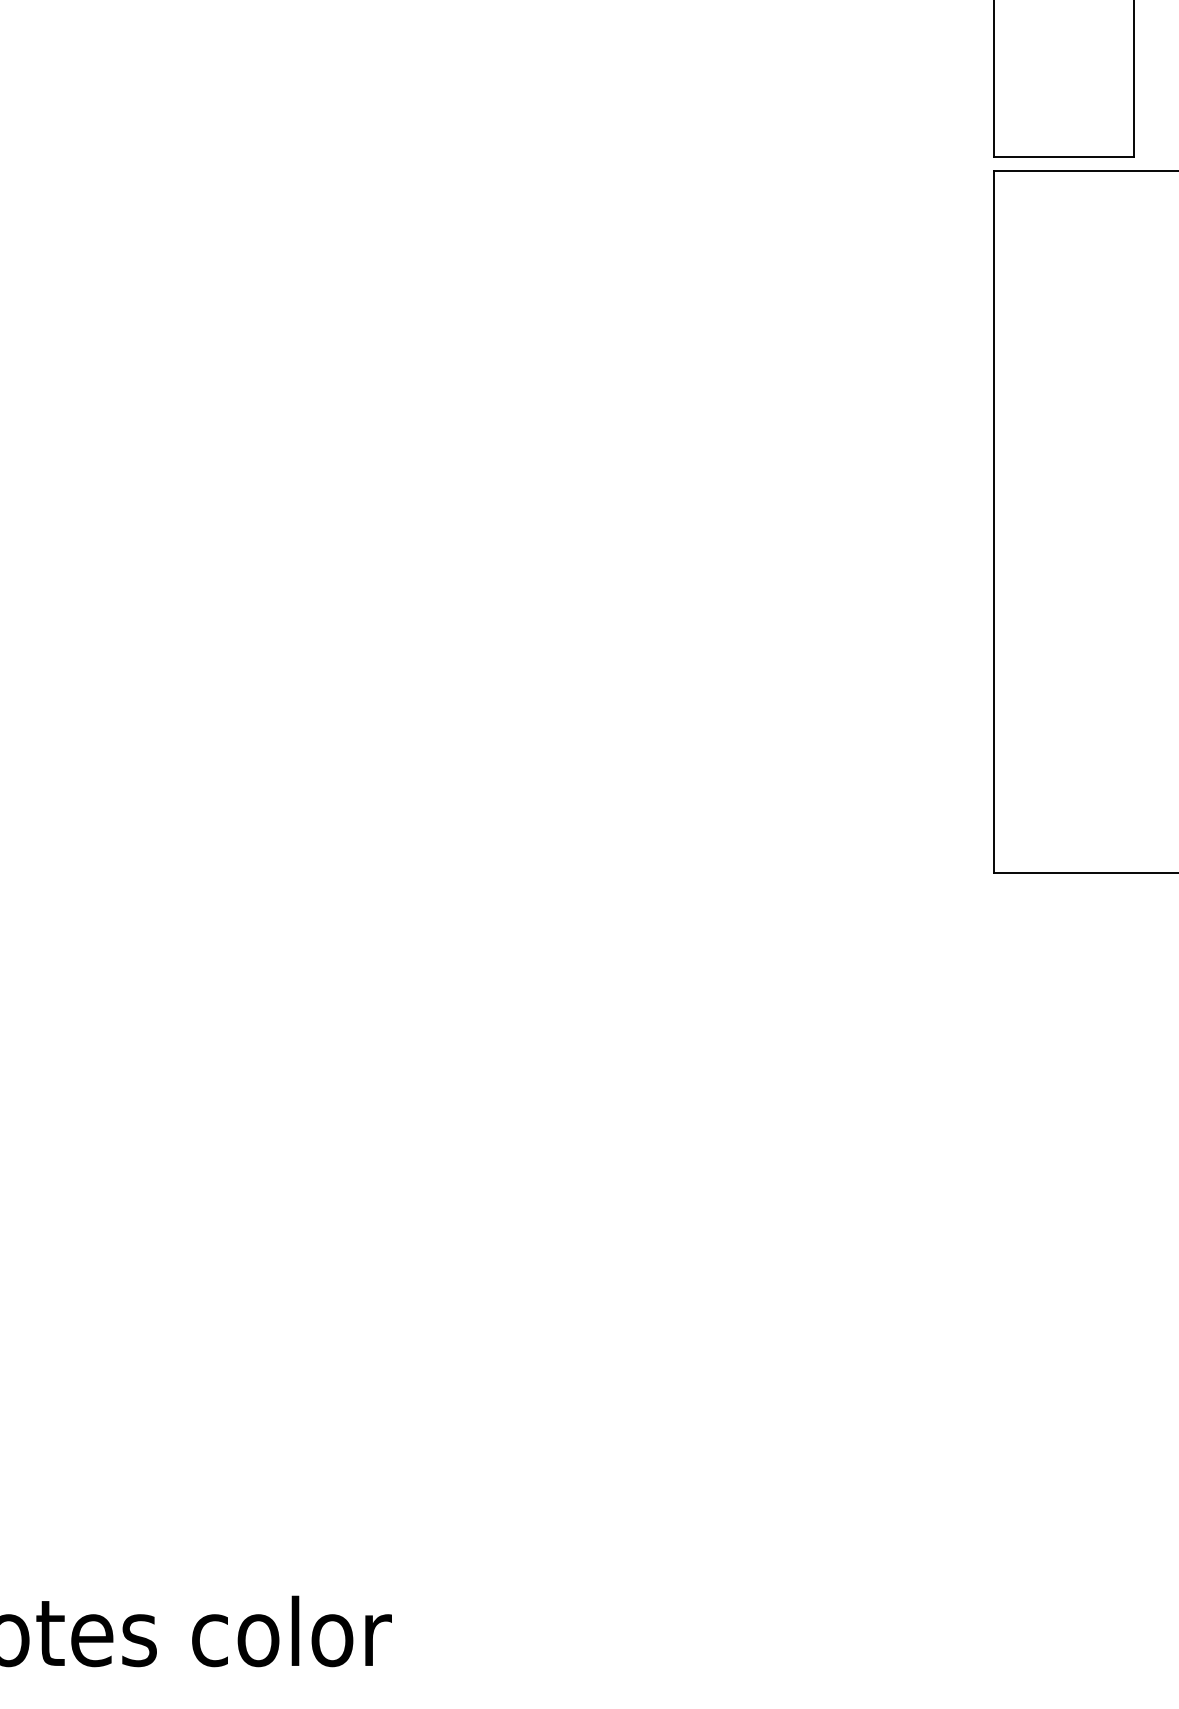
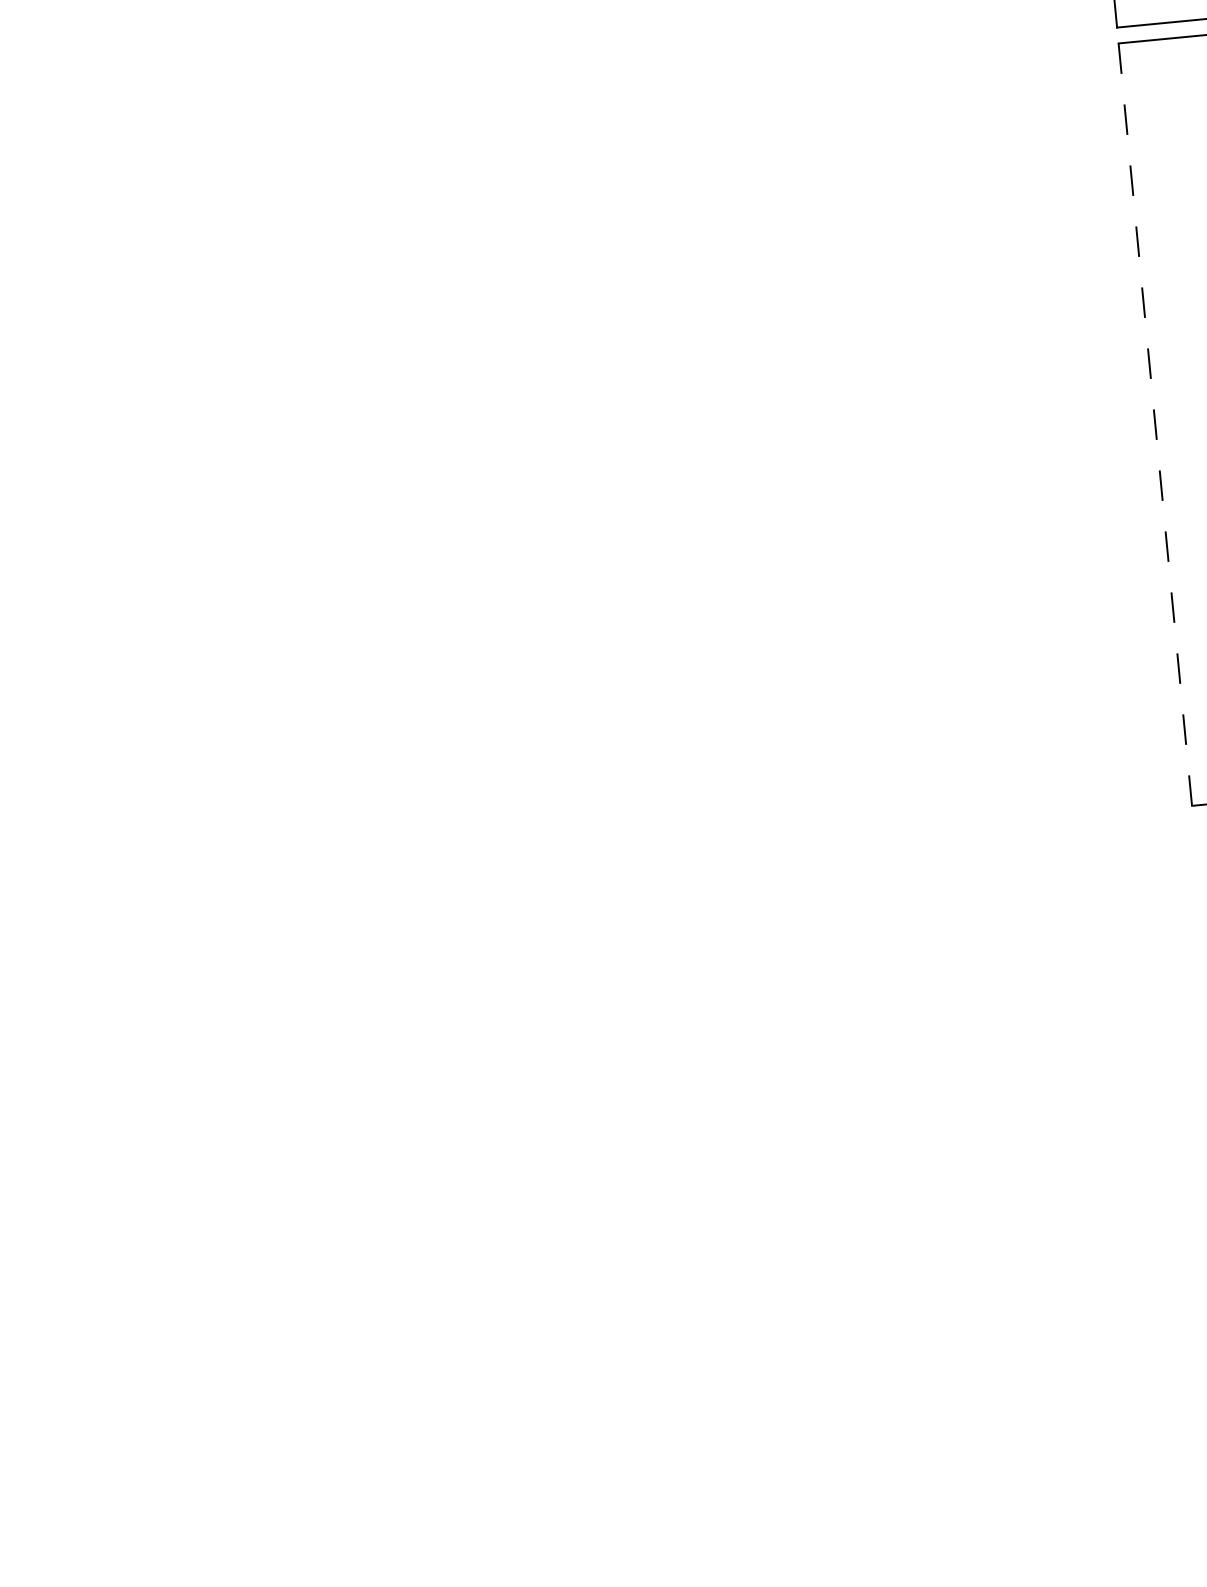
line: (993, 522) -> (1155, 425), solid -> dashed

